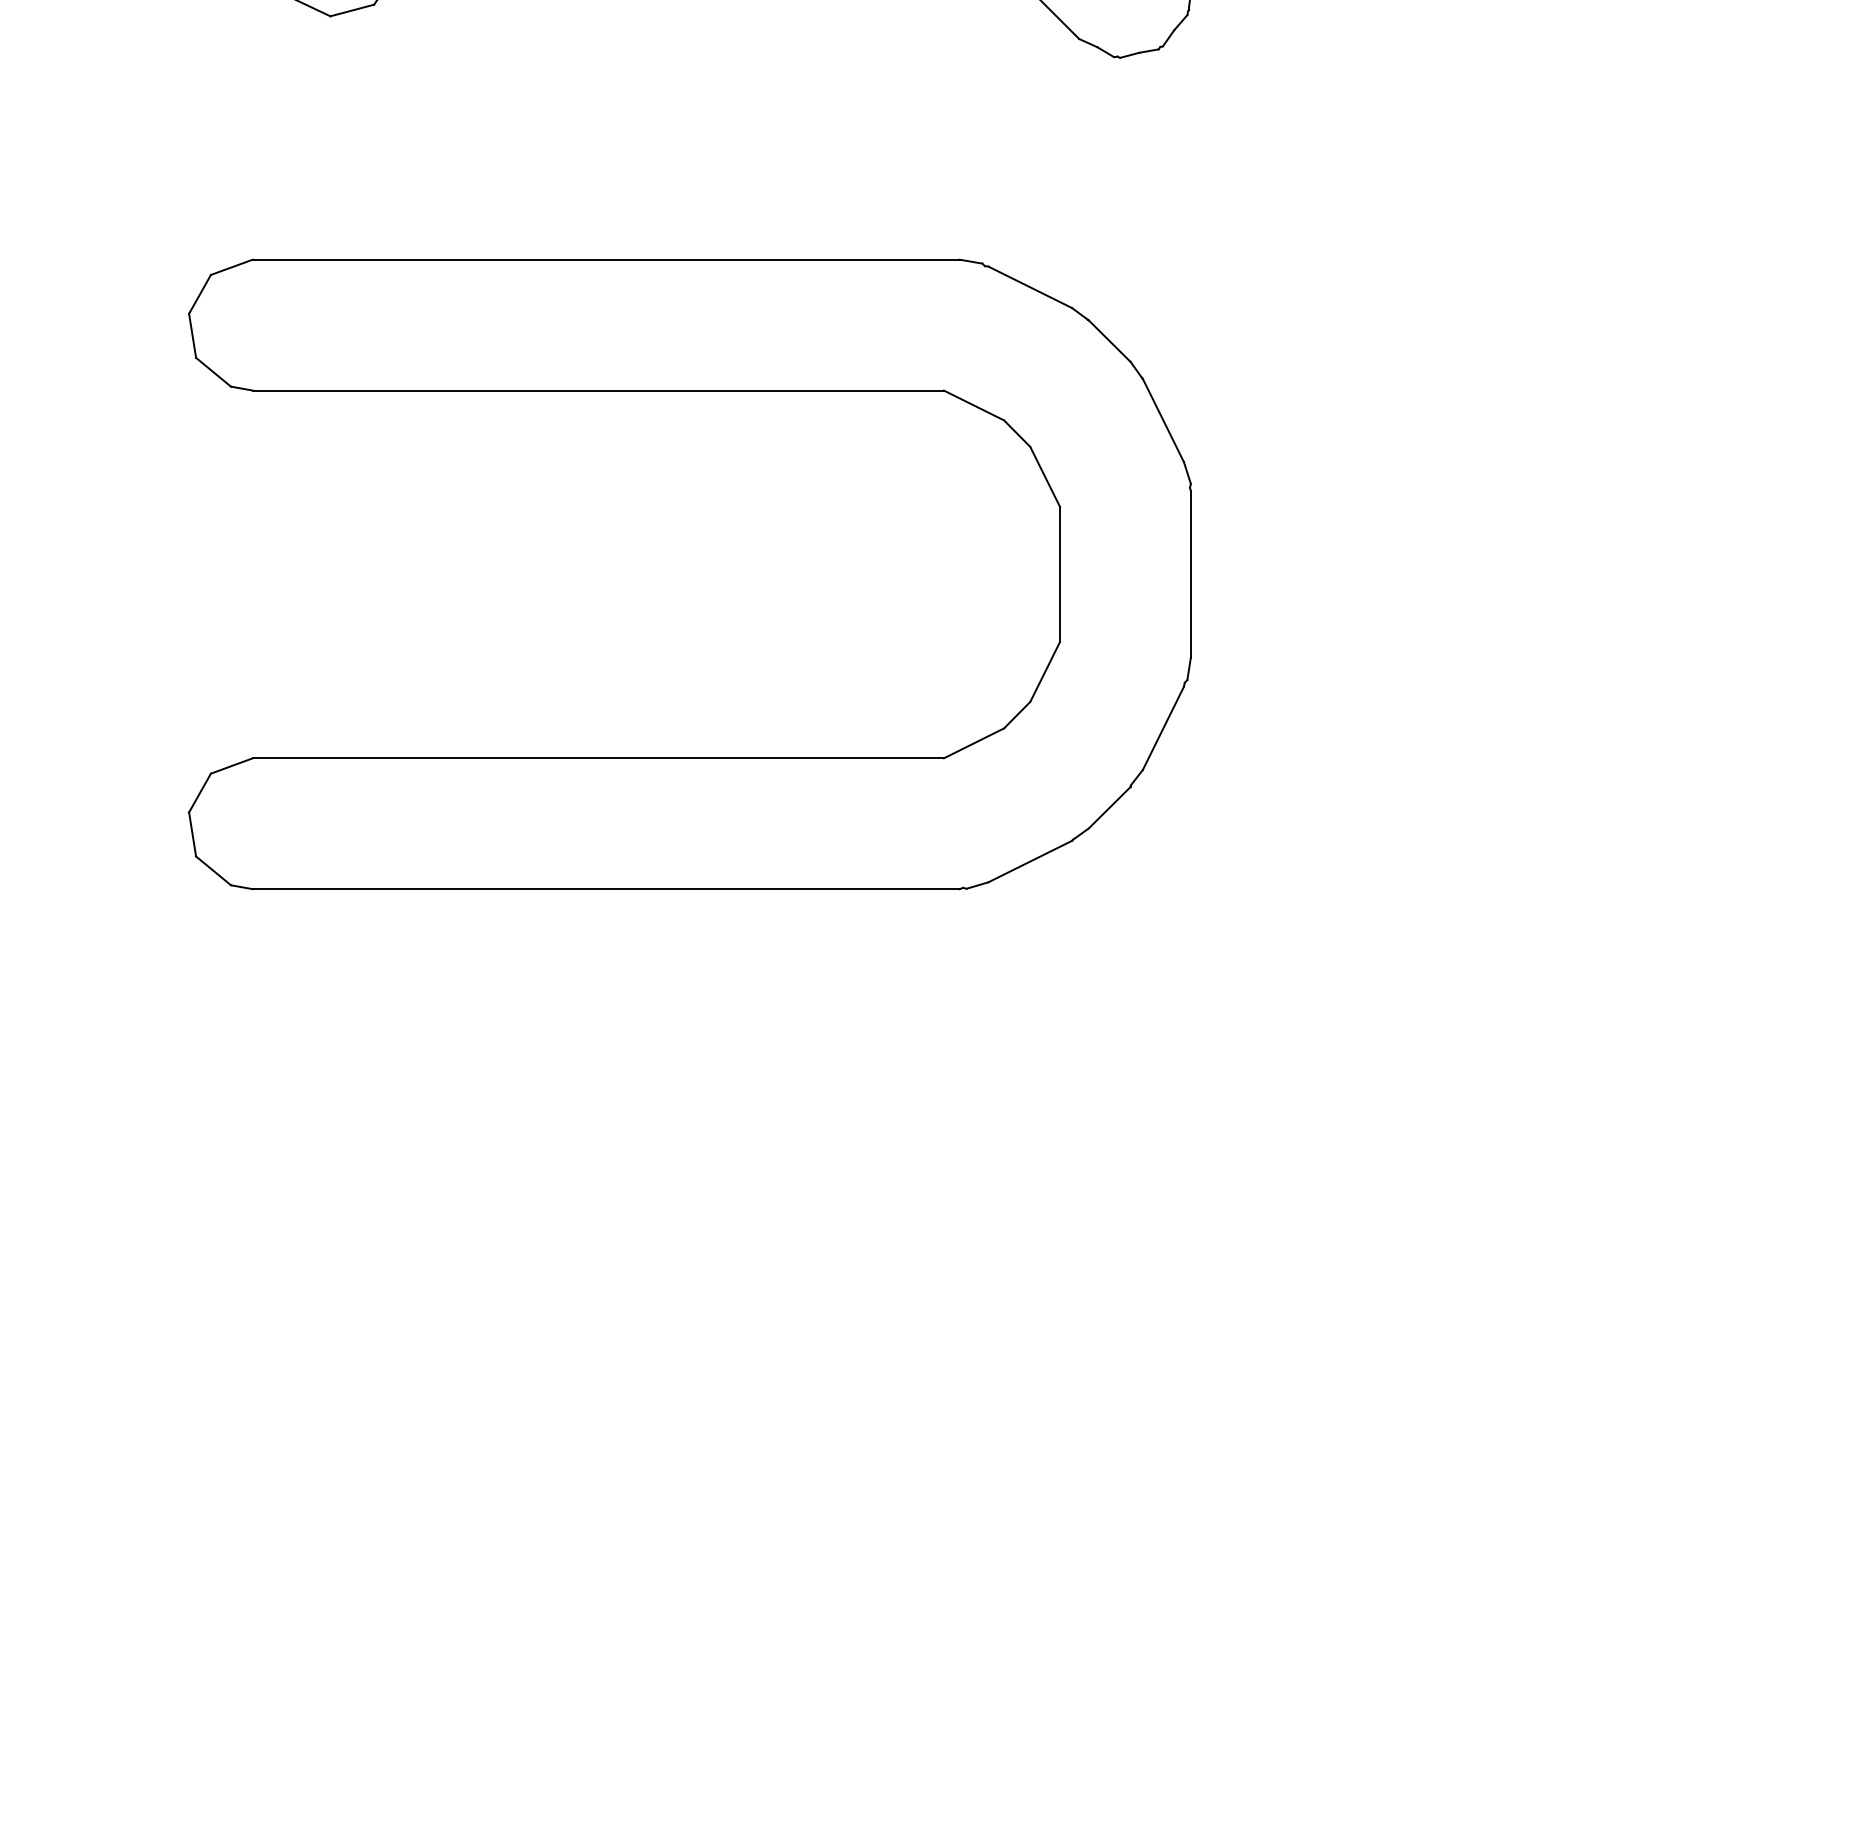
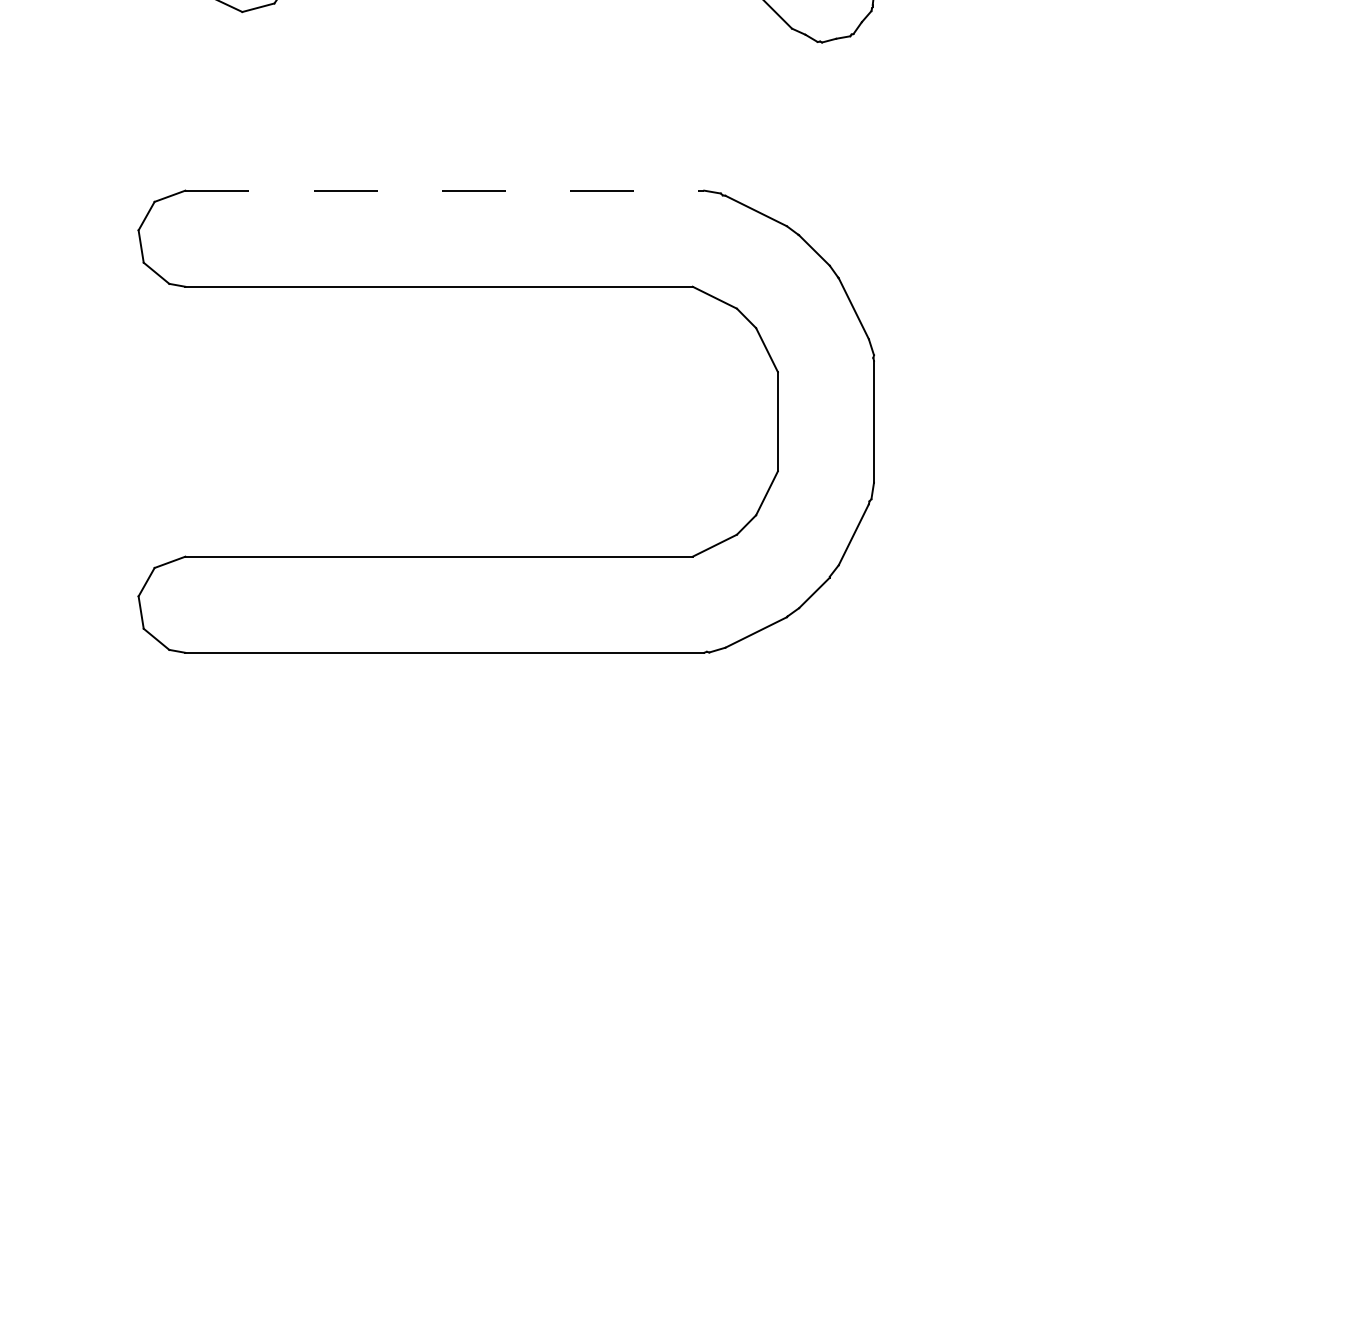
line: (606, 259) -> (445, 190), solid -> dashed

